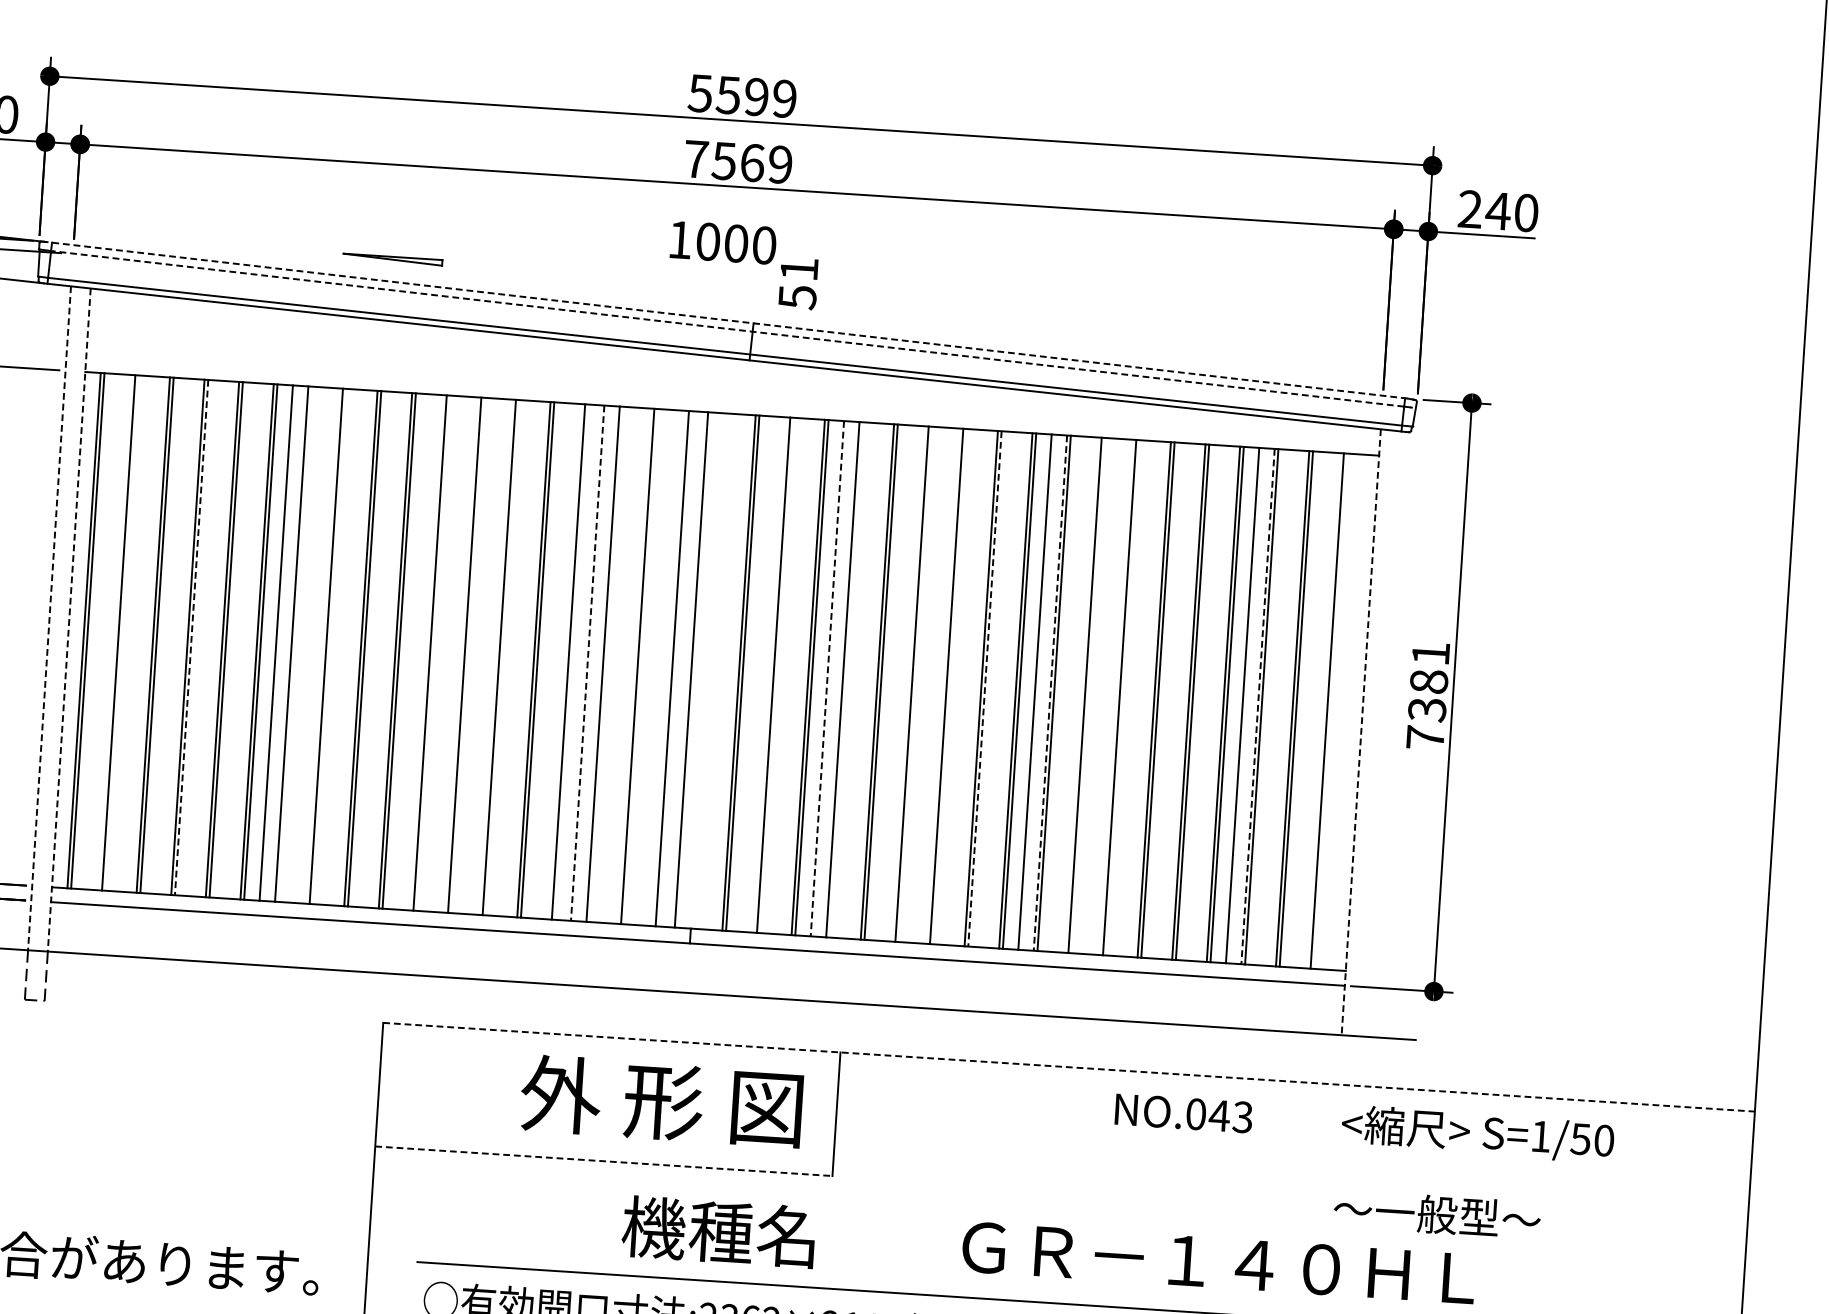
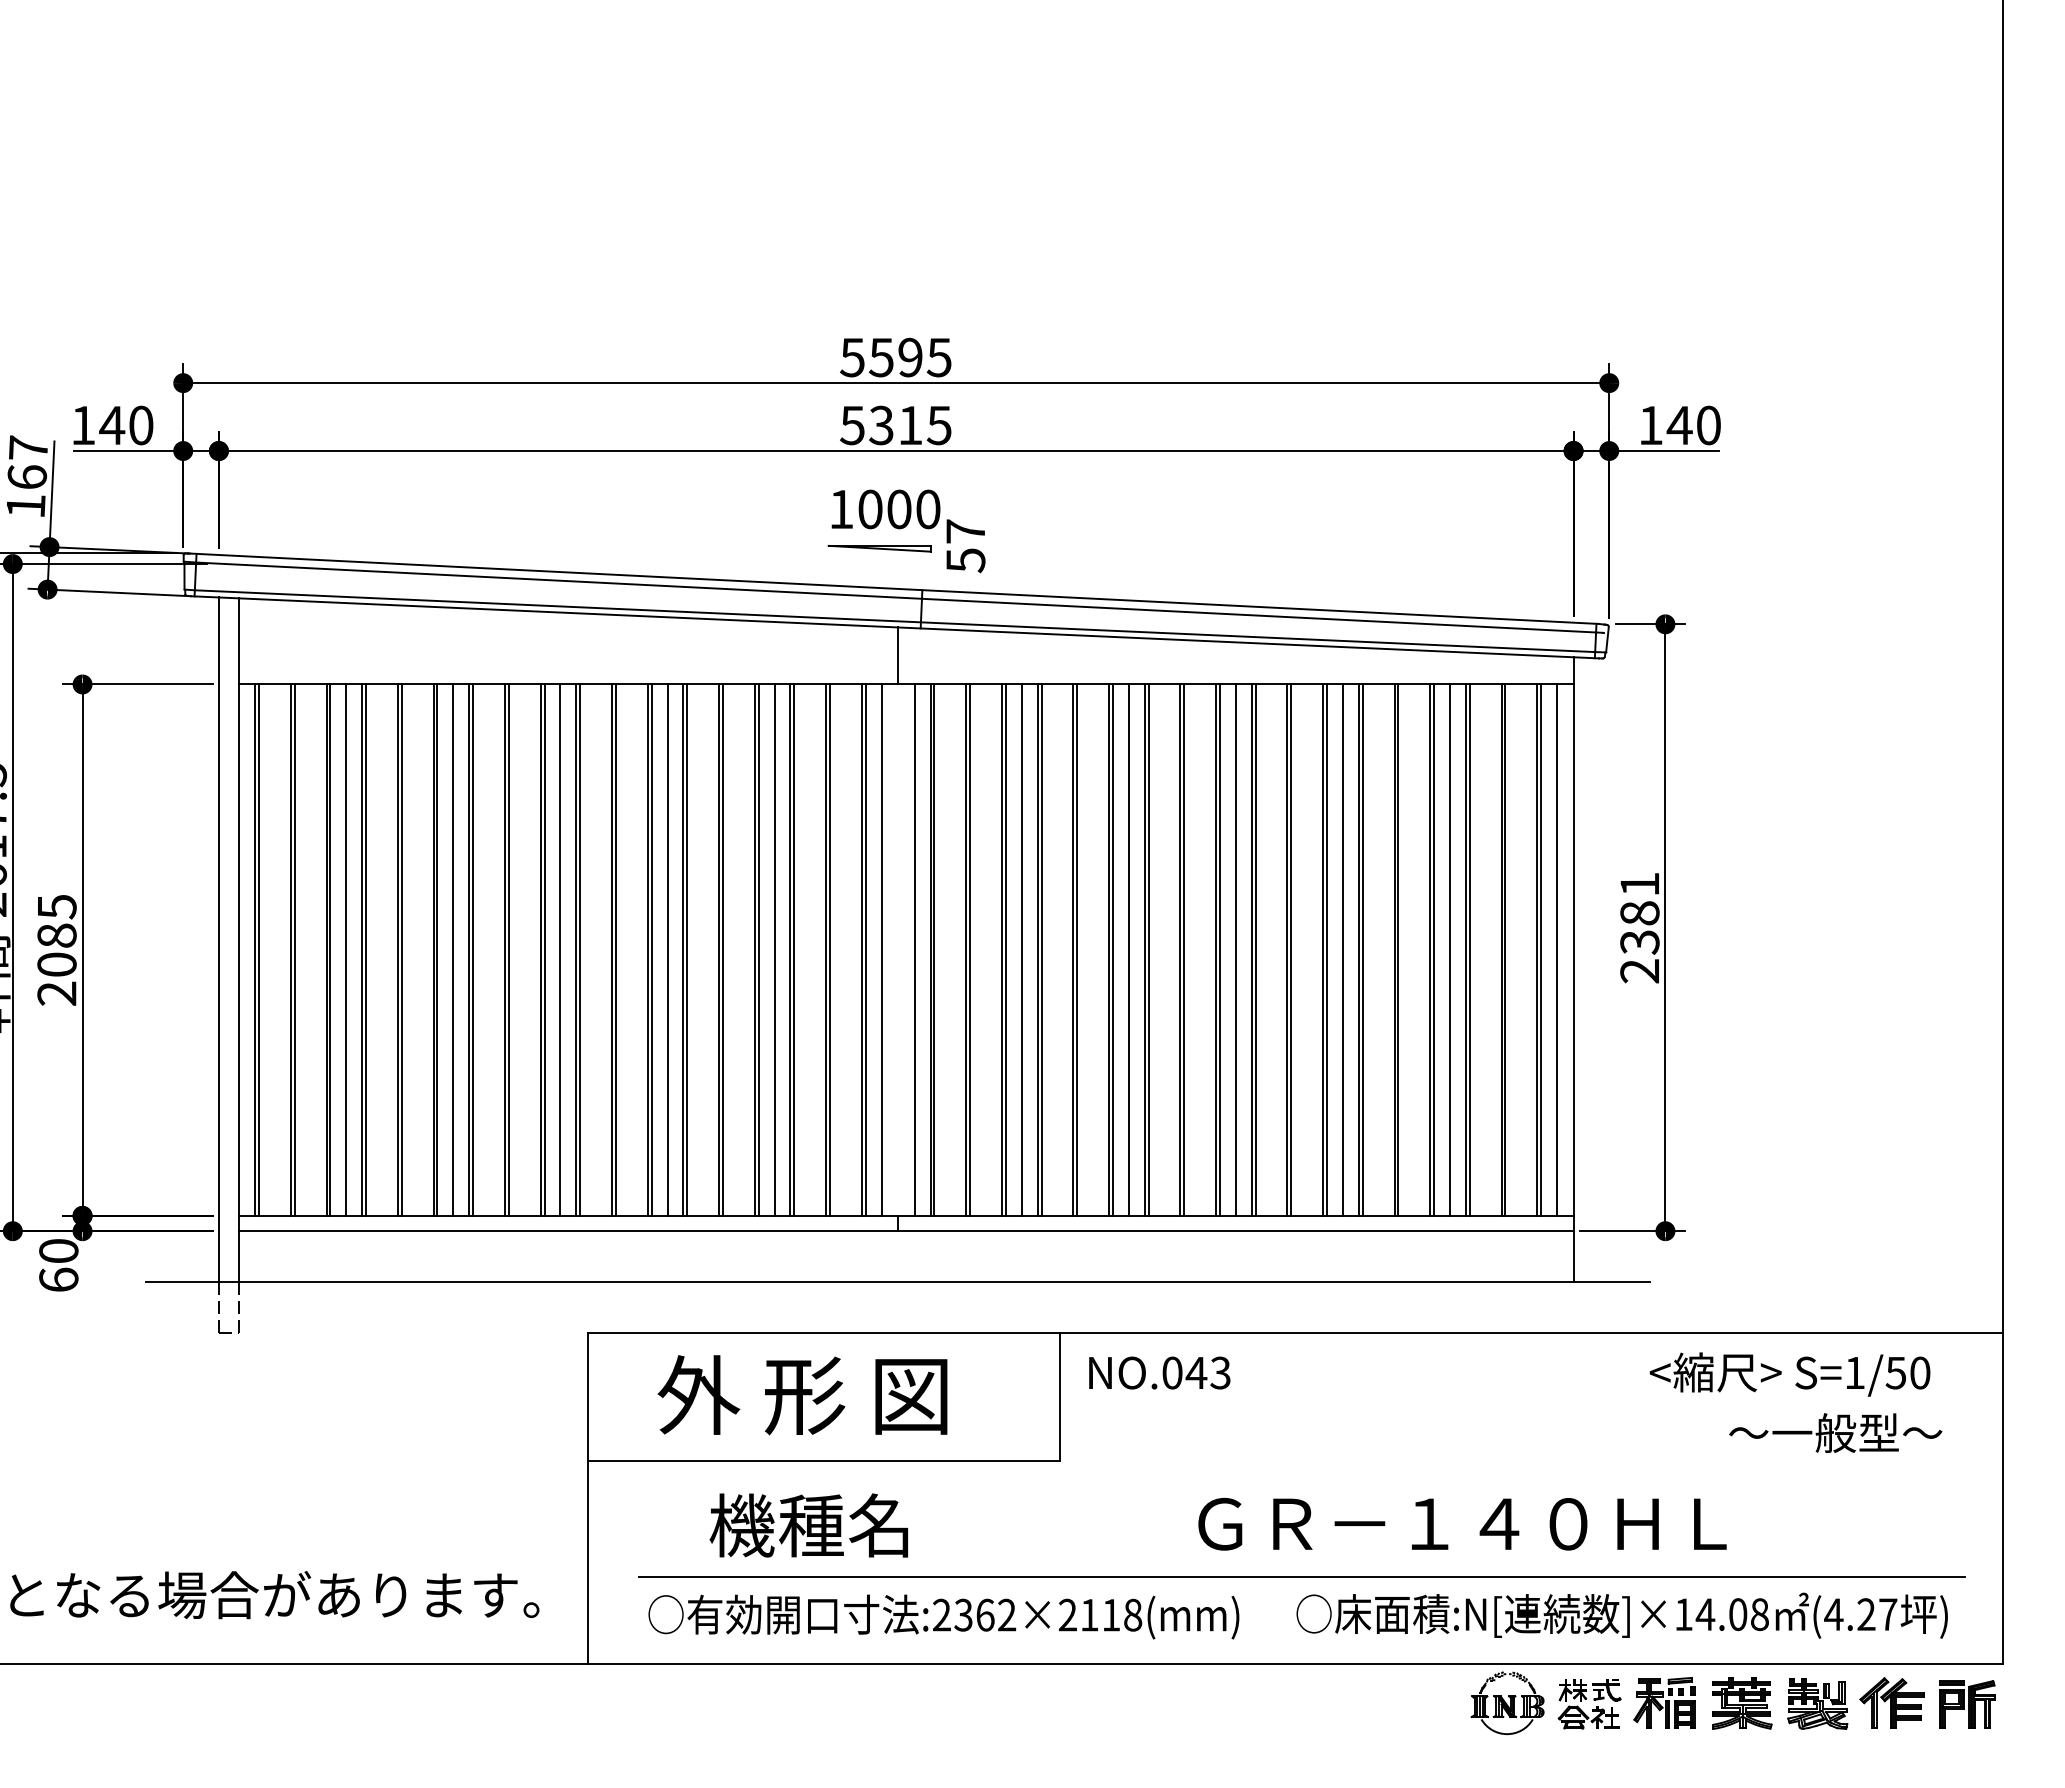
text: (783, 98) -> (938, 357), 5599 -> 5595
text: (737, 162) -> (895, 425), 7569 -> 5315
text: (1470, 208) -> (1650, 424), 240 -> 140
part: (392, 259) -> (879, 548), moved
text: (799, 269) -> (965, 531), 51 -> 57
line: (725, 319) -> (893, 588), dashed -> solid
line: (728, 328) -> (896, 597), dashed -> solid
line: (726, 385) -> (898, 655), added
line: (49, 618) -> (218, 940), dashed -> solid
line: (69, 620) -> (239, 940), dashed -> solid
line: (122, 632) -> (294, 949), added
line: (172, 635) -> (346, 949), added
line: (191, 637) -> (366, 950), dashed -> solid
line: (295, 643) -> (473, 949), added
line: (329, 645) -> (508, 949), added
line: (380, 649) -> (560, 949), added
line: (433, 652) -> (615, 949), added
line: (468, 654) -> (651, 949), added
line: (483, 655) -> (667, 949), added
line: (503, 657) -> (687, 949), added
line: (572, 661) -> (758, 949), added
line: (587, 663) -> (774, 950), dashed -> solid
line: (607, 663) -> (794, 949), added
line: (641, 665) -> (829, 949), added
line: (675, 668) -> (865, 949), added
line: (723, 671) -> (914, 949), added
line: (777, 674) -> (970, 949), added
line: (827, 678) -> (1021, 950), dashed -> solid
line: (846, 679) -> (1041, 949), added
line: (915, 683) -> (1112, 949), added
line: (930, 684) -> (1128, 949), added
line: (950, 685) -> (1148, 949), added
line: (985, 689) -> (1184, 950), dashed -> solid
line: (1050, 693) -> (1251, 950), dashed -> solid
line: (1088, 694) -> (1291, 949), added
line: (1122, 697) -> (1326, 949), added
line: (1138, 698) -> (1342, 949), added
line: (1257, 706) -> (1465, 950), dashed -> solid
line: (1331, 710) -> (1541, 949), added
line: (1346, 711) -> (1557, 949), added
line: (1361, 733) -> (1573, 970), dashed -> solid
text: (1425, 738) -> (1639, 971), 7381 -> 2381
line: (1069, 1067) -> (1296, 1333), dashed -> solid
text: (661, 1101) -> (802, 1395), moved
text: (1183, 1112) -> (1159, 1372), moved
text: (1477, 1133) -> (1789, 1374), moved
line: (604, 1161) -> (824, 1460), dashed -> solid
text: (1437, 1214) -> (1835, 1432), moved
text: (718, 1231) -> (808, 1525), moved

